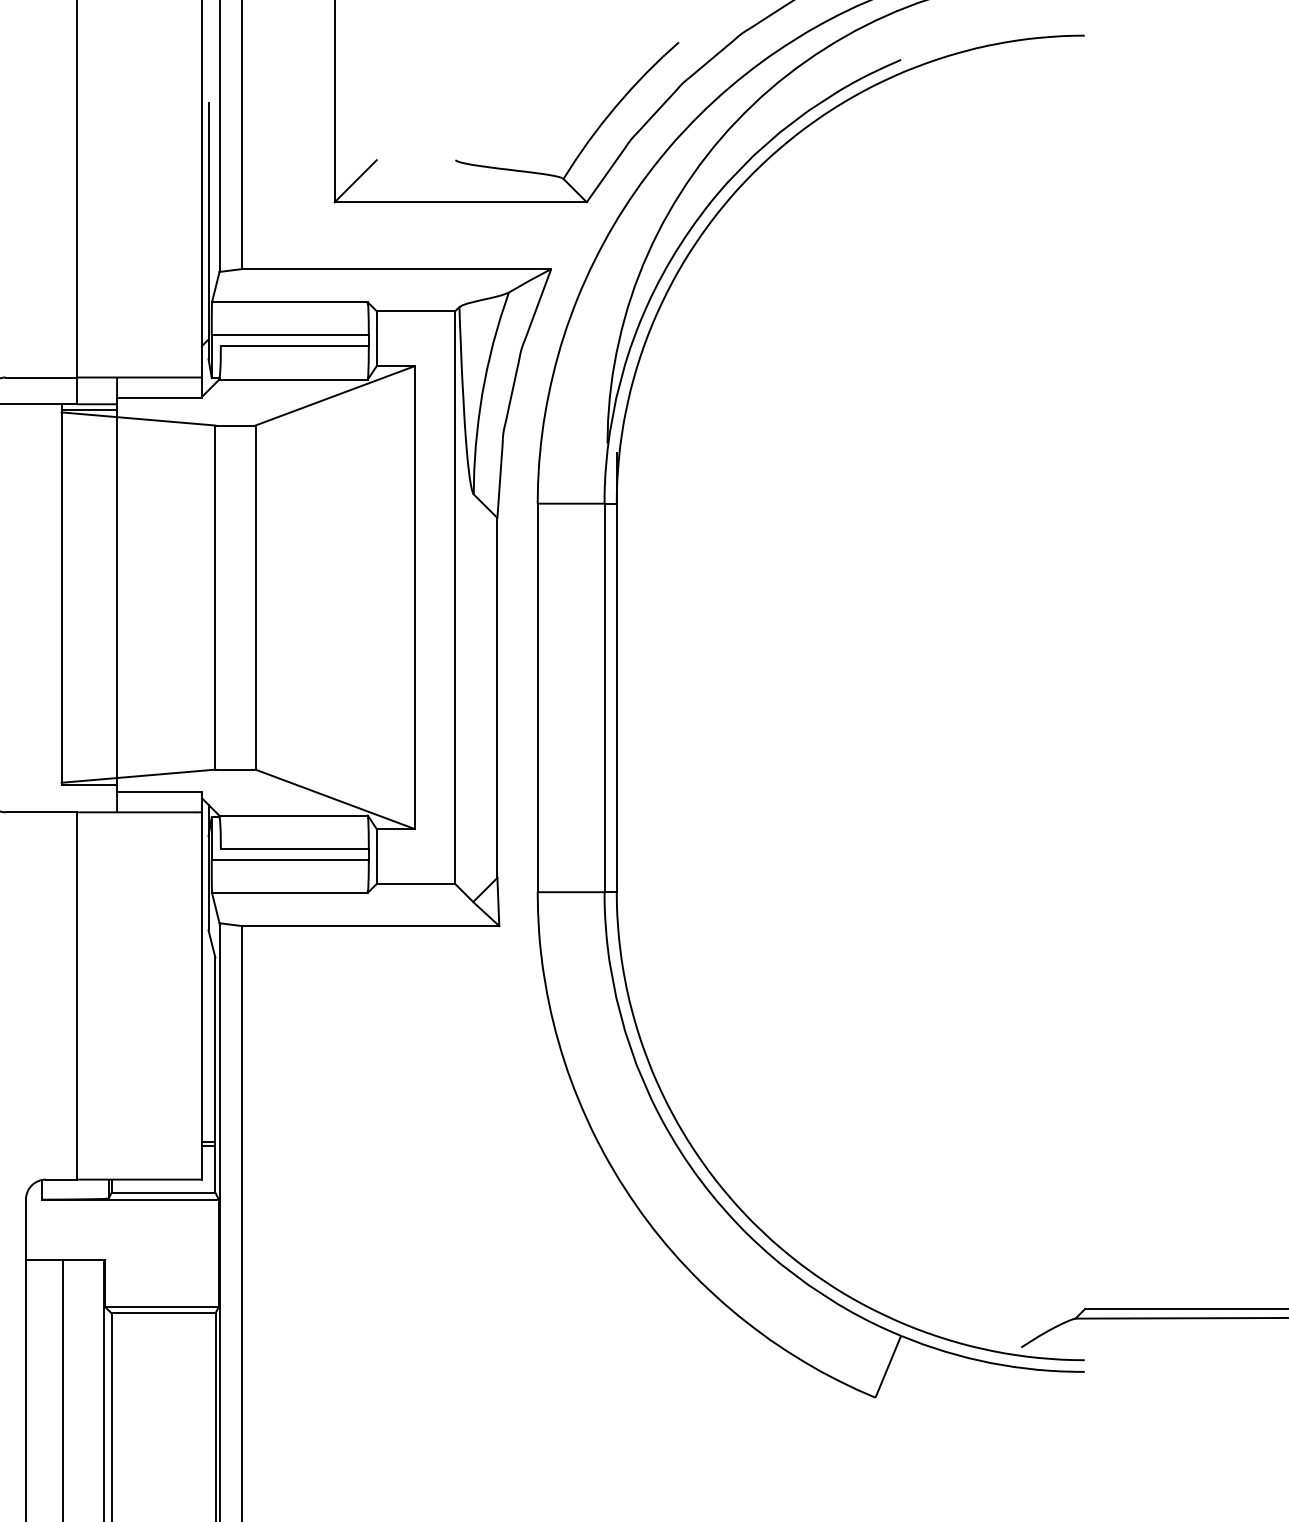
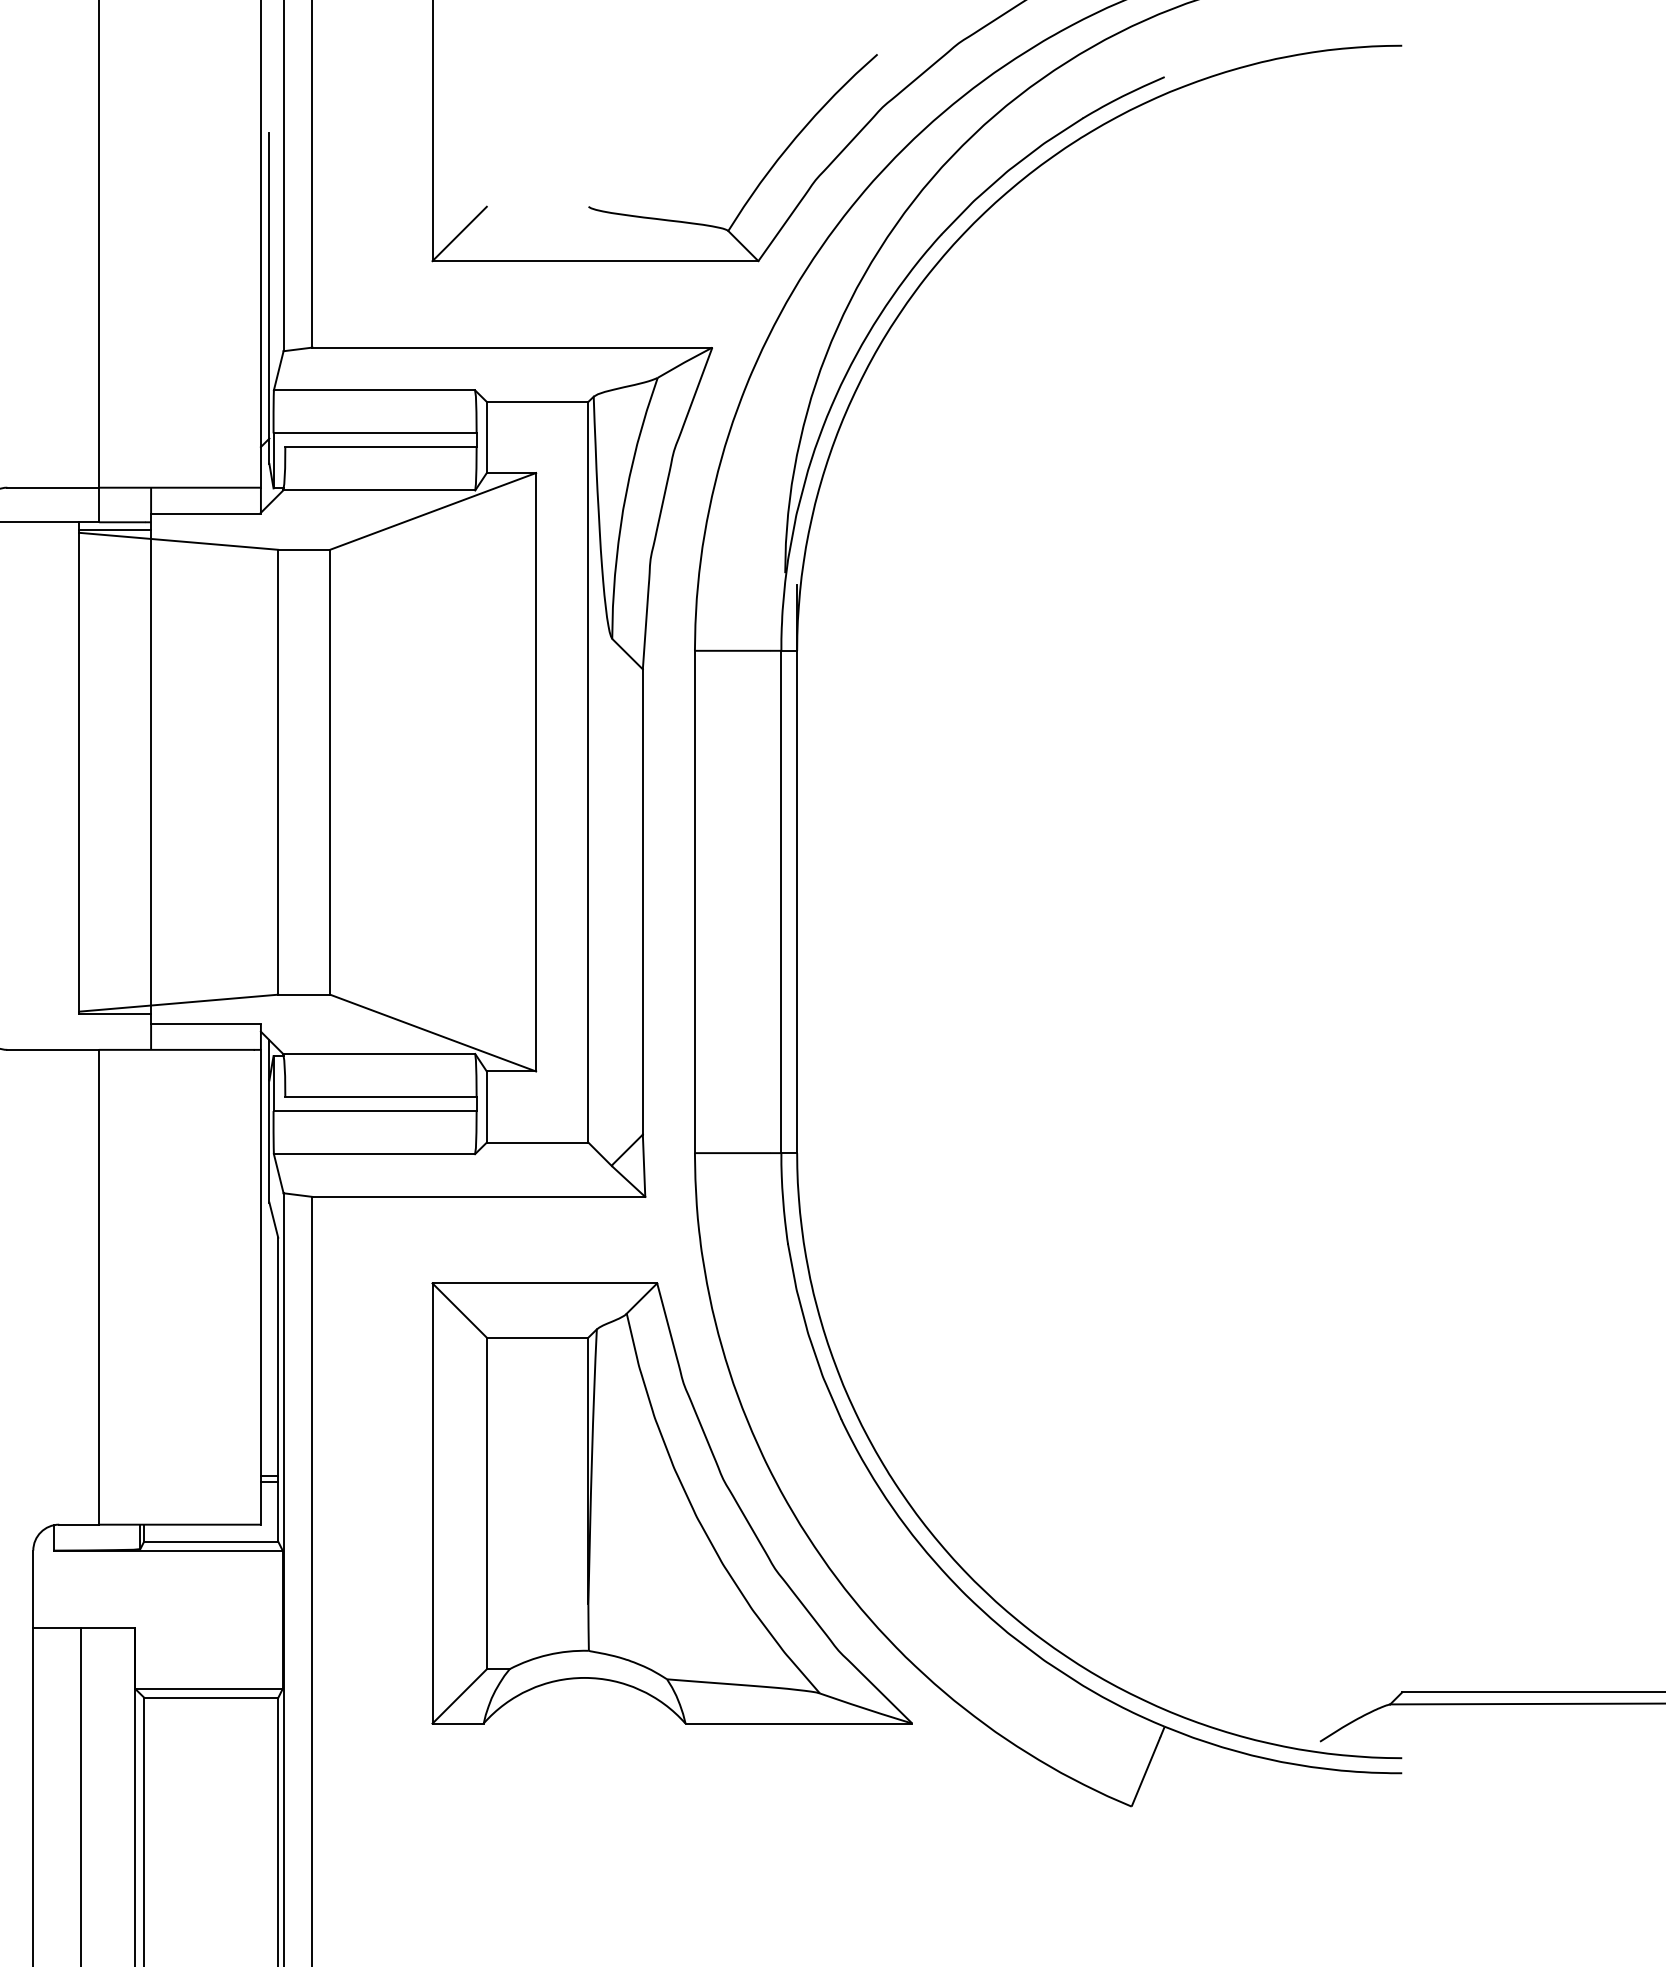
part: (519, 1163) -> (671, 1503), added

